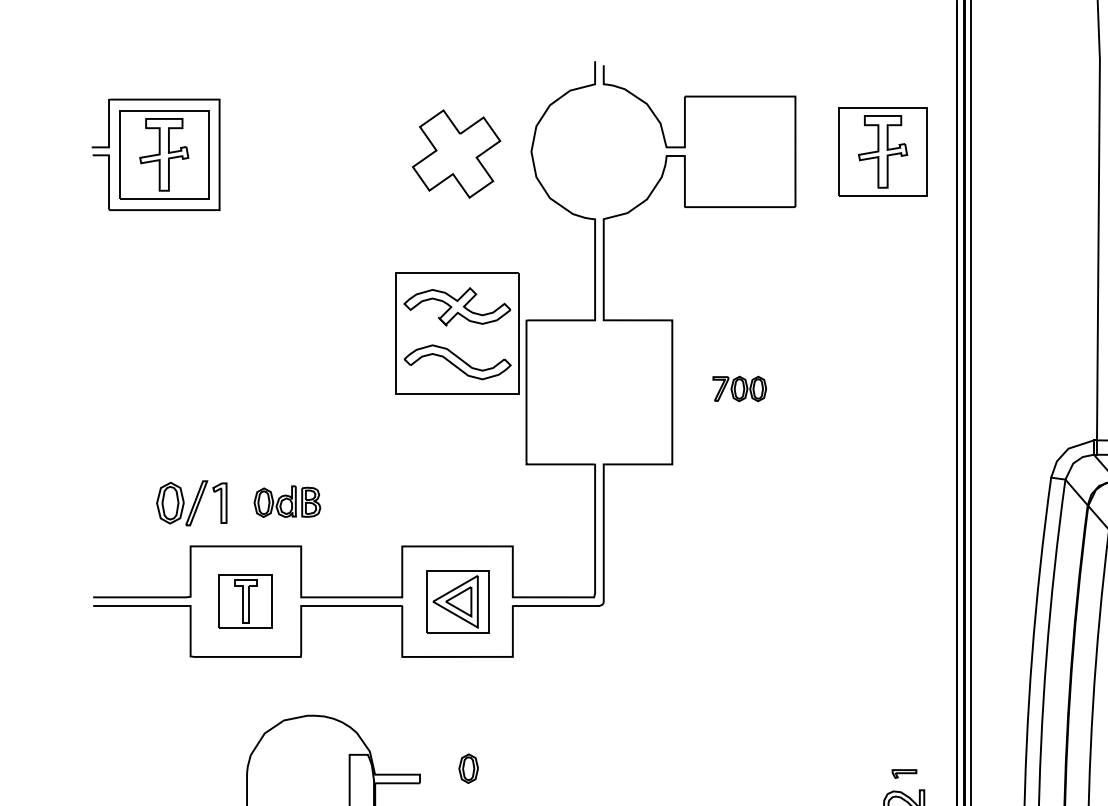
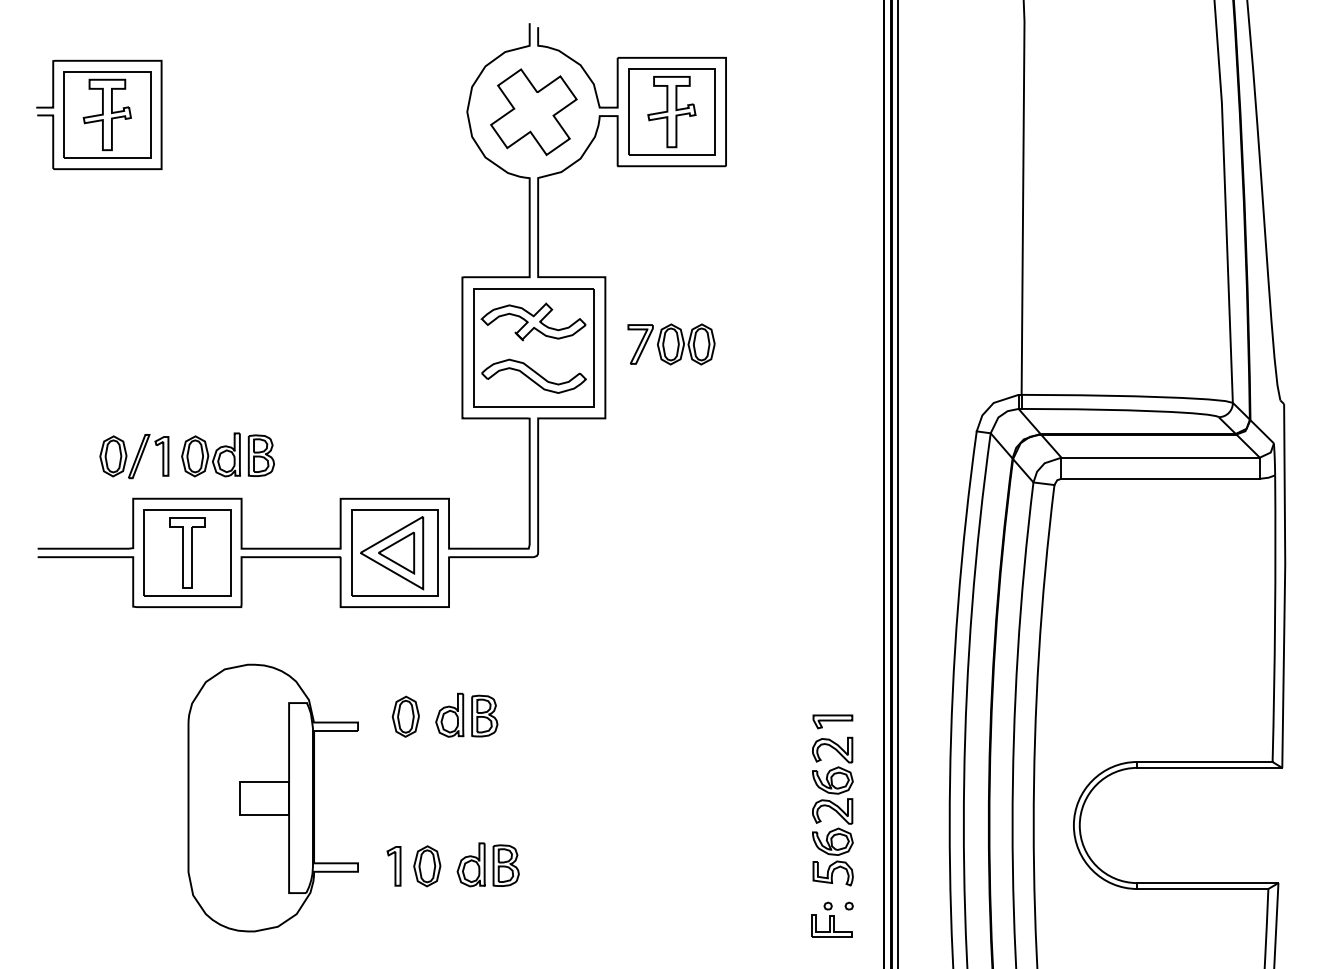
part: (882, 151) -> (671, 111), moved
part: (456, 154) -> (533, 112), moved
part: (457, 332) -> (533, 347), moved
part: (739, 389) -> (671, 344), size x1.67
part: (286, 501) -> (227, 454), size x1.43
part: (246, 601) -> (187, 552), size x1.67
part: (457, 601) -> (394, 552), size x1.43
part: (530, 766) -> (466, 714), added
part: (468, 768) -> (405, 716), size x1.43
part: (904, 773) -> (832, 721), size x1.67

